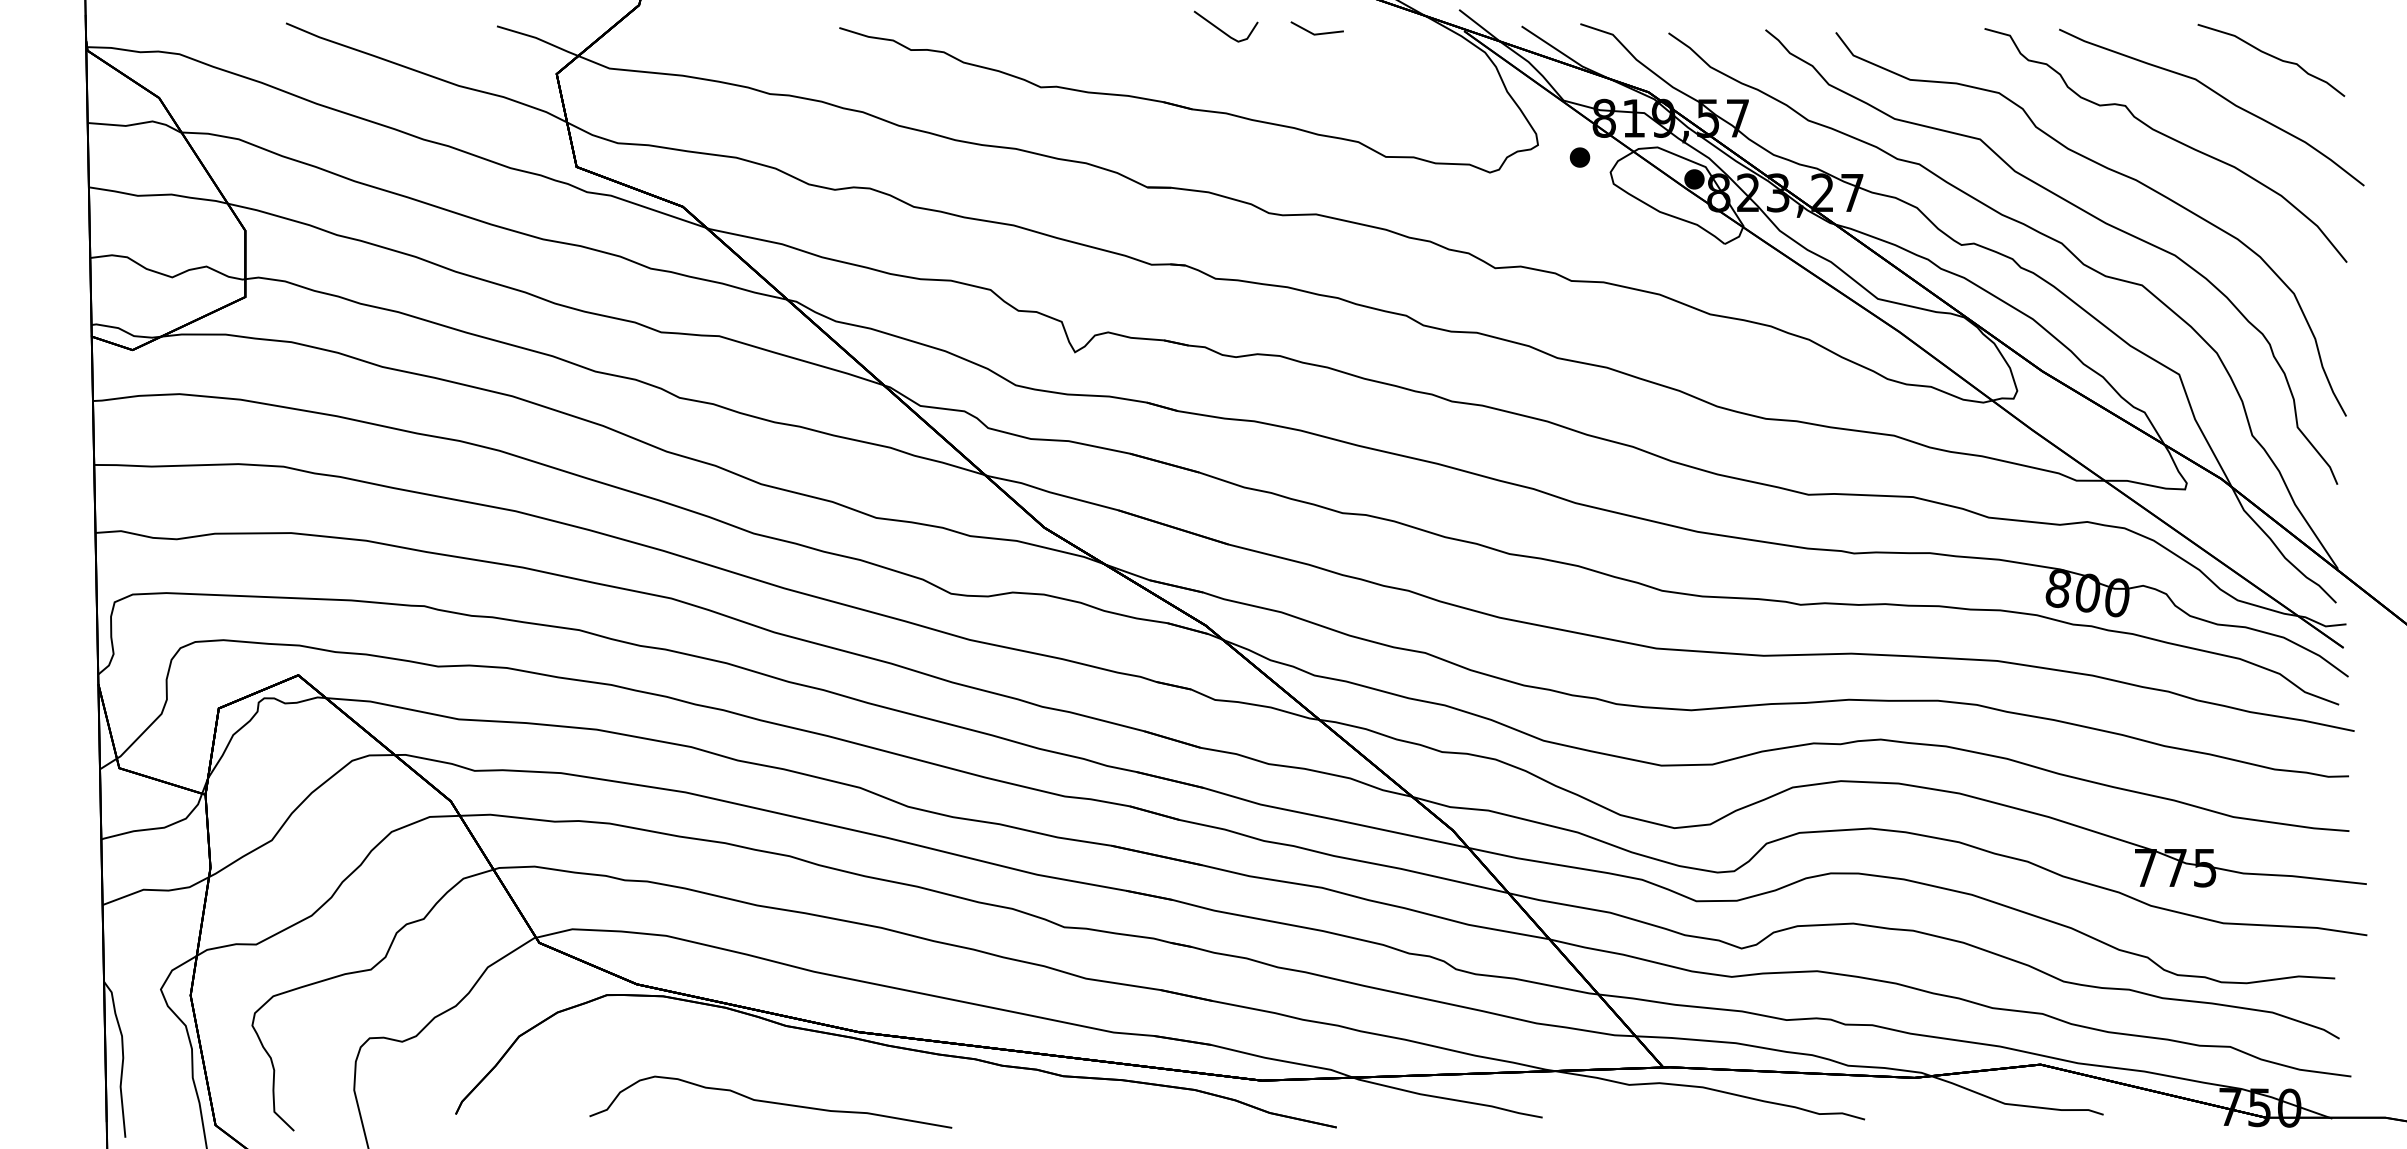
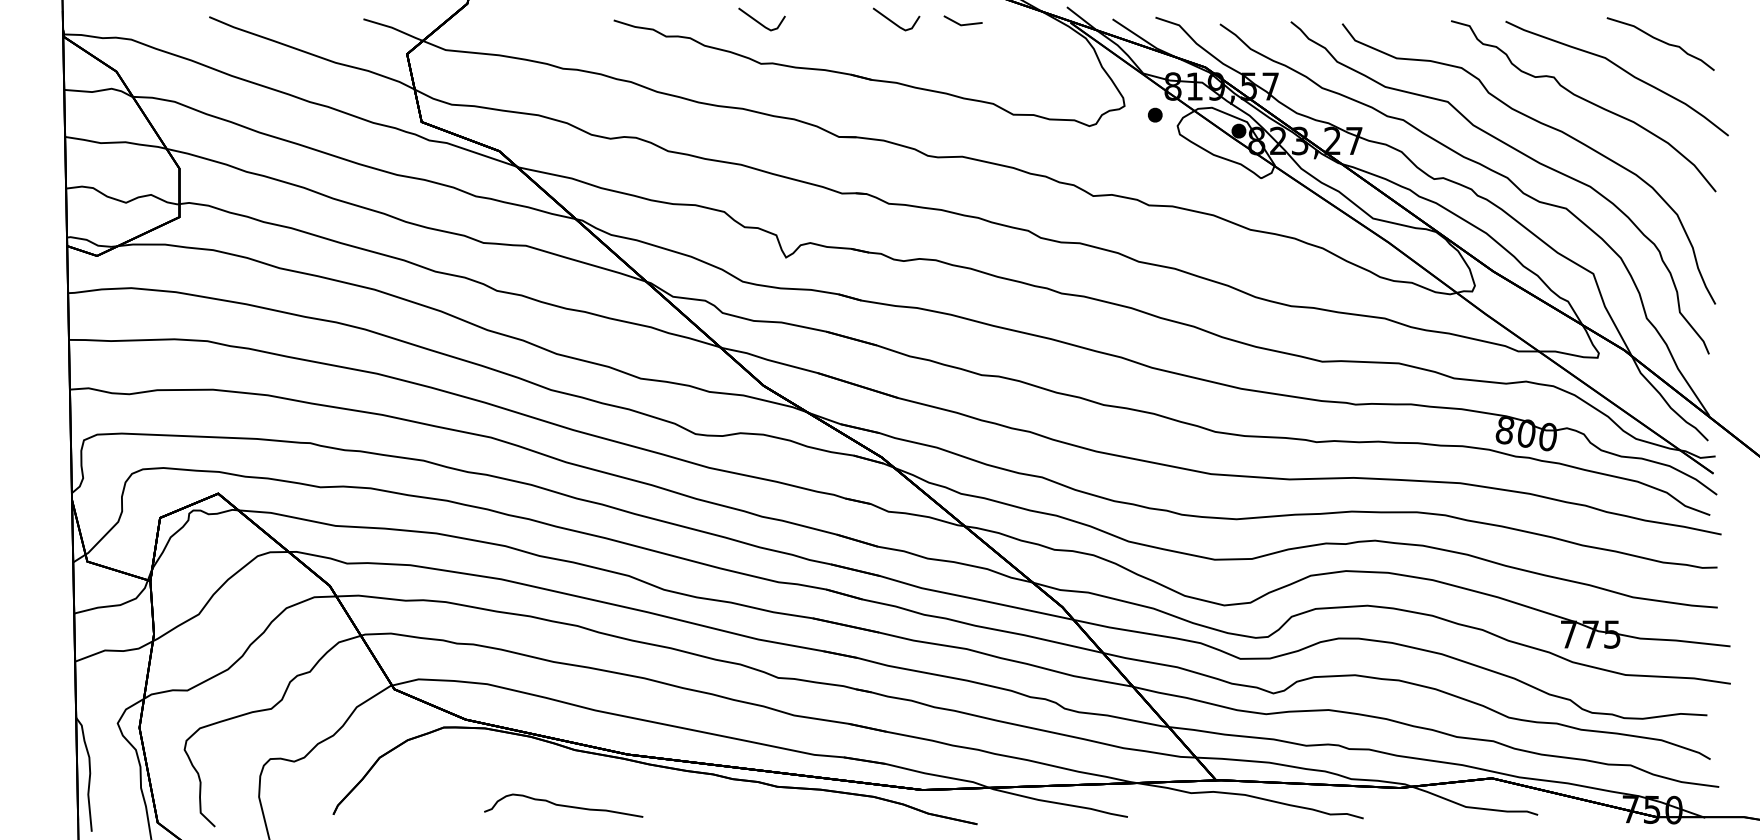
line: (1040, 31) -> (760, 23), added
part: (770, 1101) -> (563, 805), size x0.6

